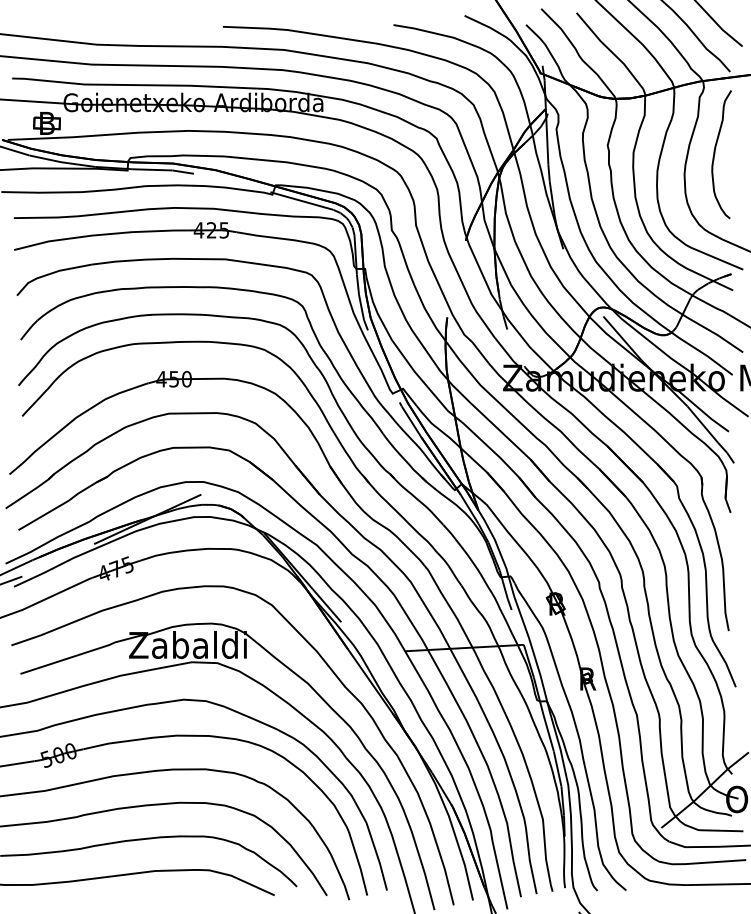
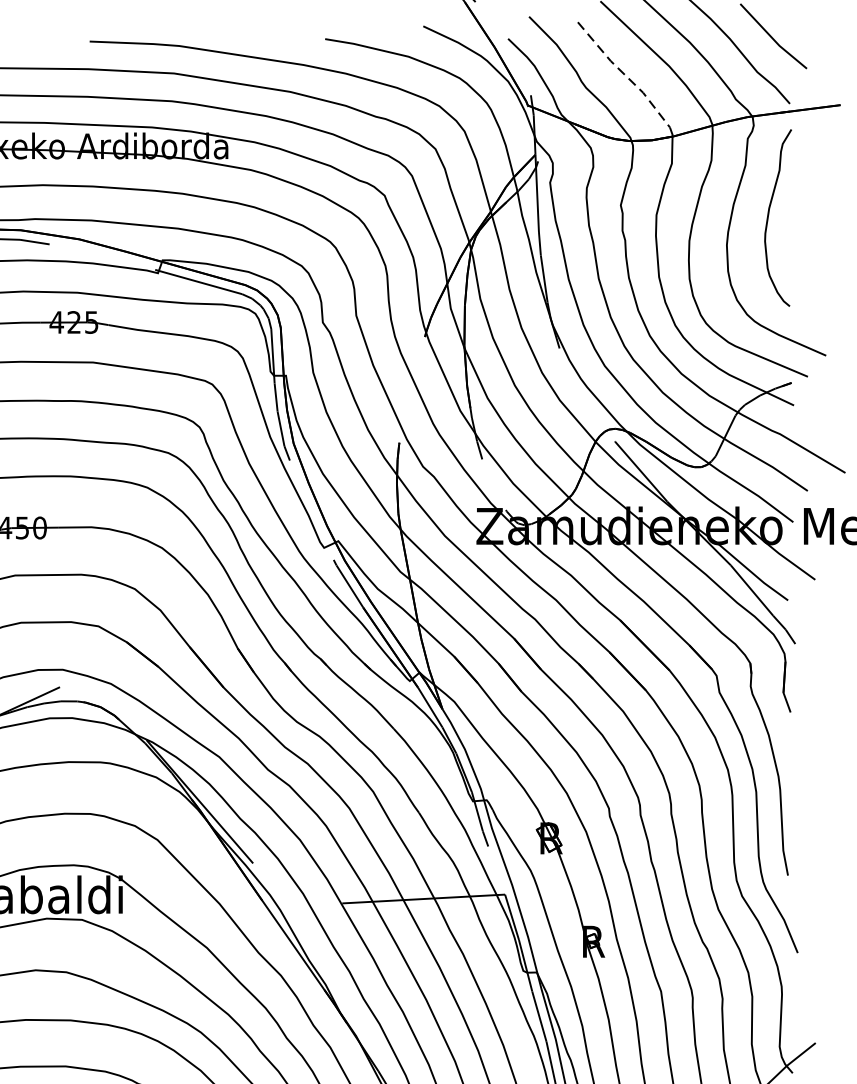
line: (610, 50) -> (624, 74), solid -> dashed

